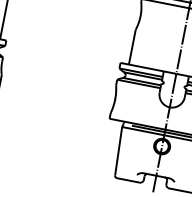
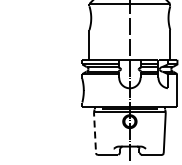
line: (118, 148) -> (94, 130), solid -> dashed

